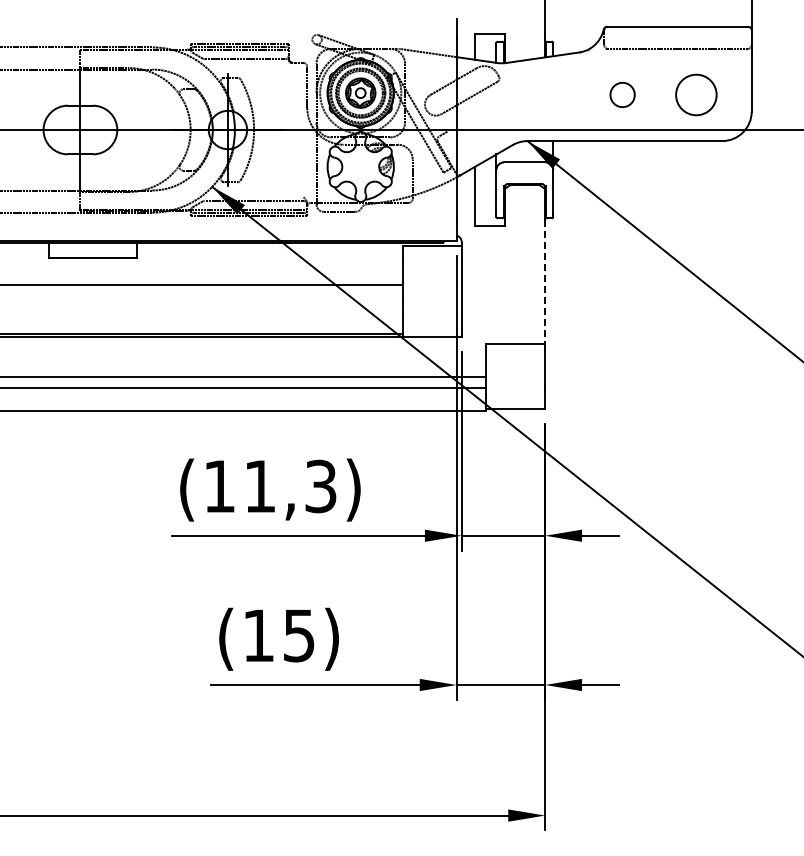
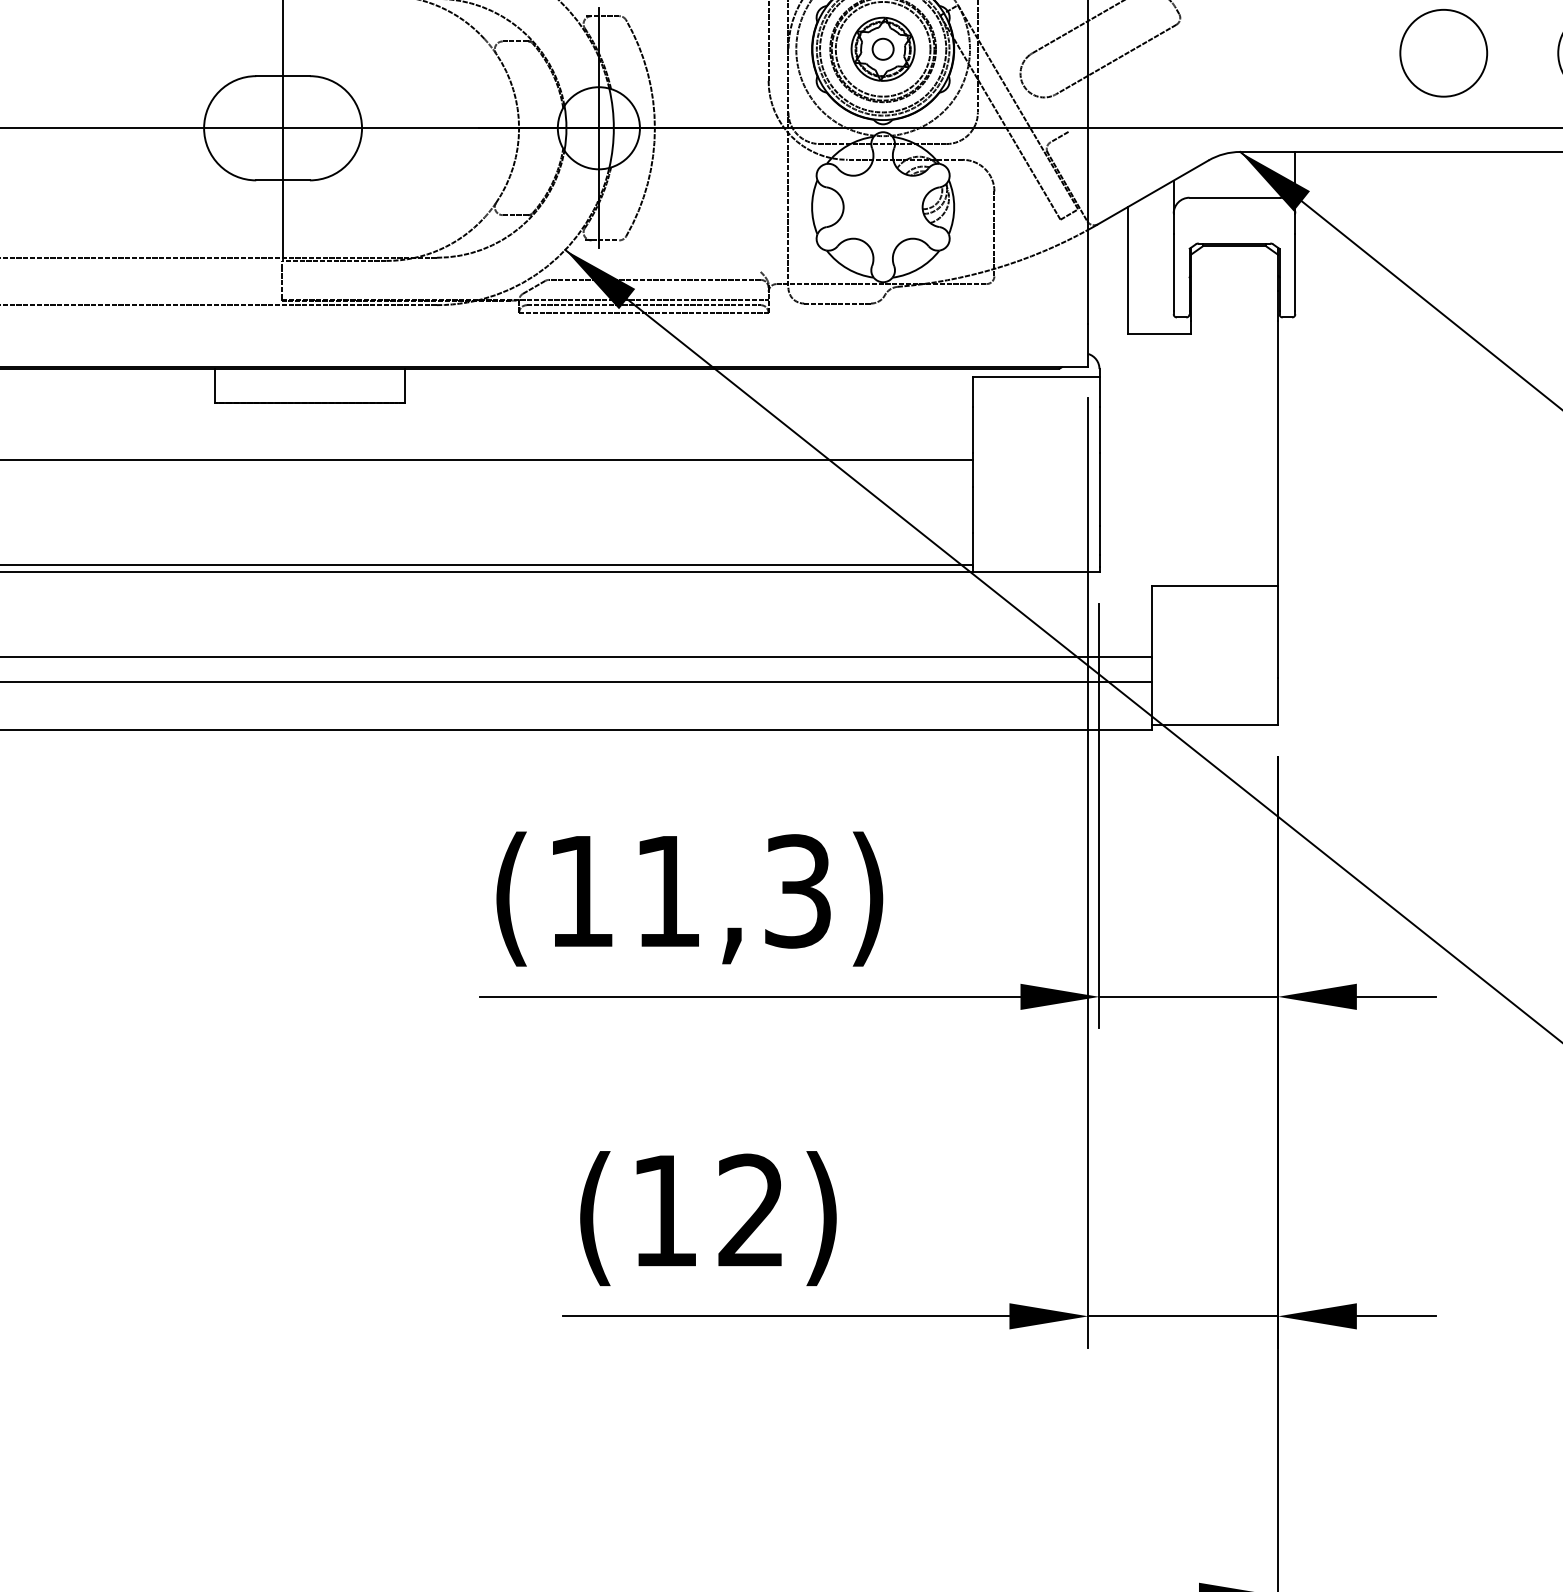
circle: (622, 94) -> (1443, 52), size x1.67
line: (545, 282) -> (1278, 454), dashed -> solid
text: (298, 635) -> (749, 1210), (15) -> (12)

